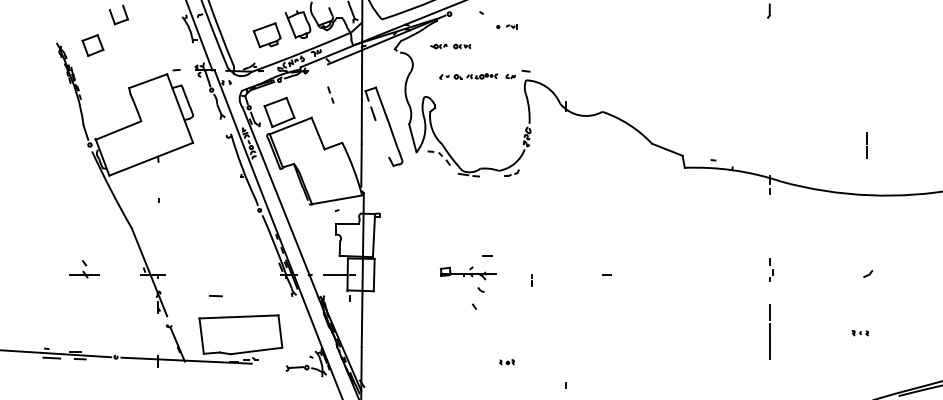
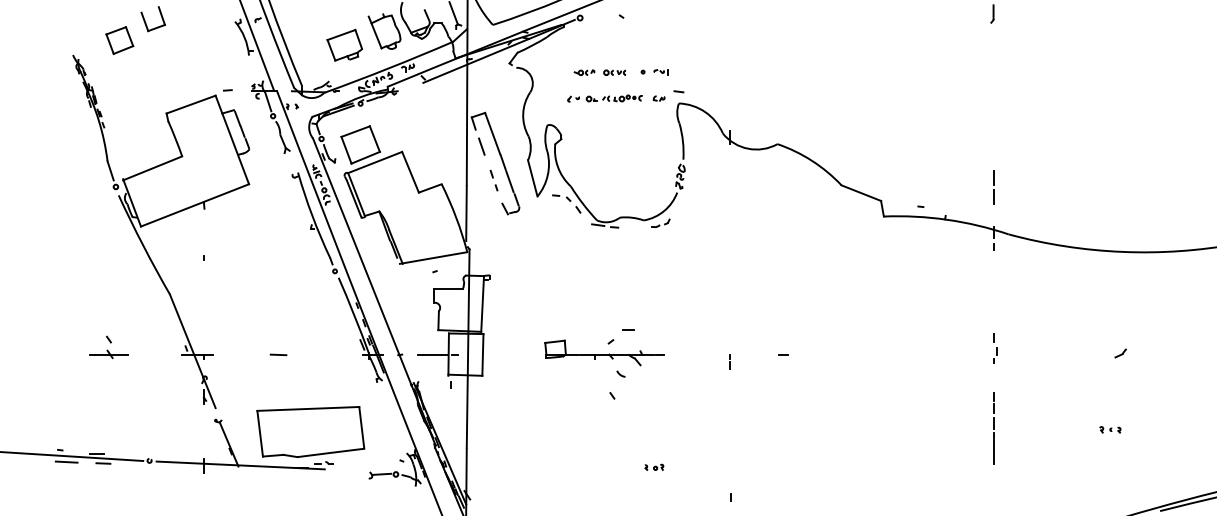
part: (506, 26) -> (653, 71), moved
part: (92, 45) -> (119, 40), moved
part: (450, 46) -> (599, 72), moved
part: (330, 94) -> (493, 179), moved
line: (866, 144) -> (993, 186), moved
part: (468, 273) -> (604, 352), size x1.67
line: (531, 280) -> (729, 361), moved
line: (215, 296) -> (278, 355), moved

